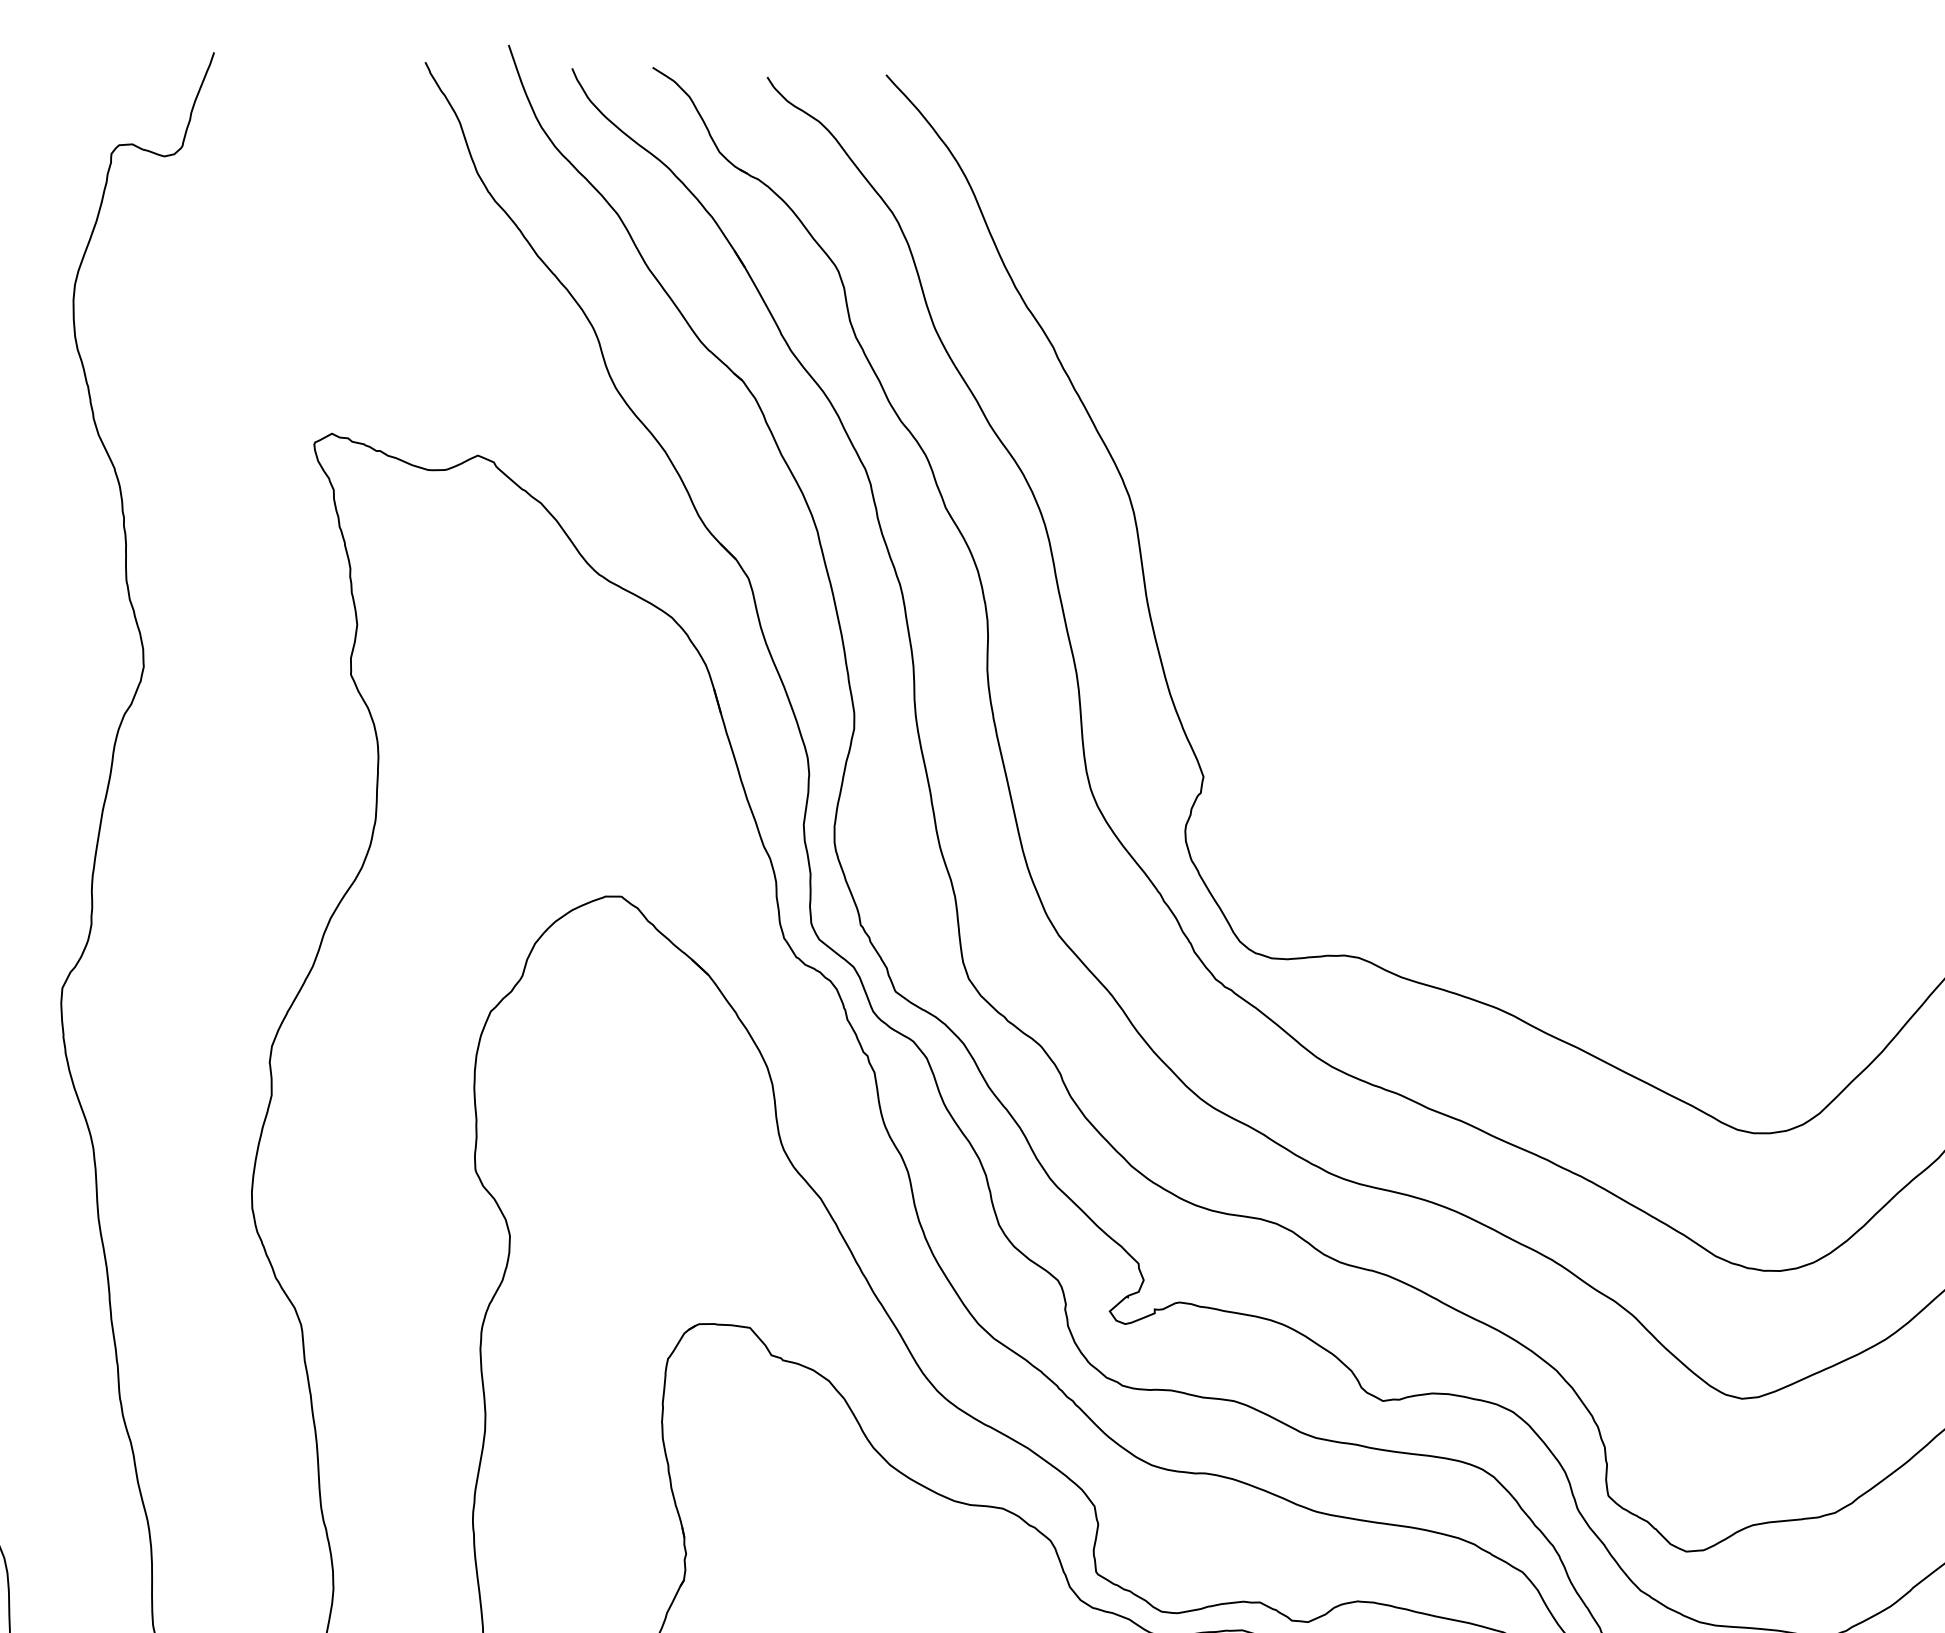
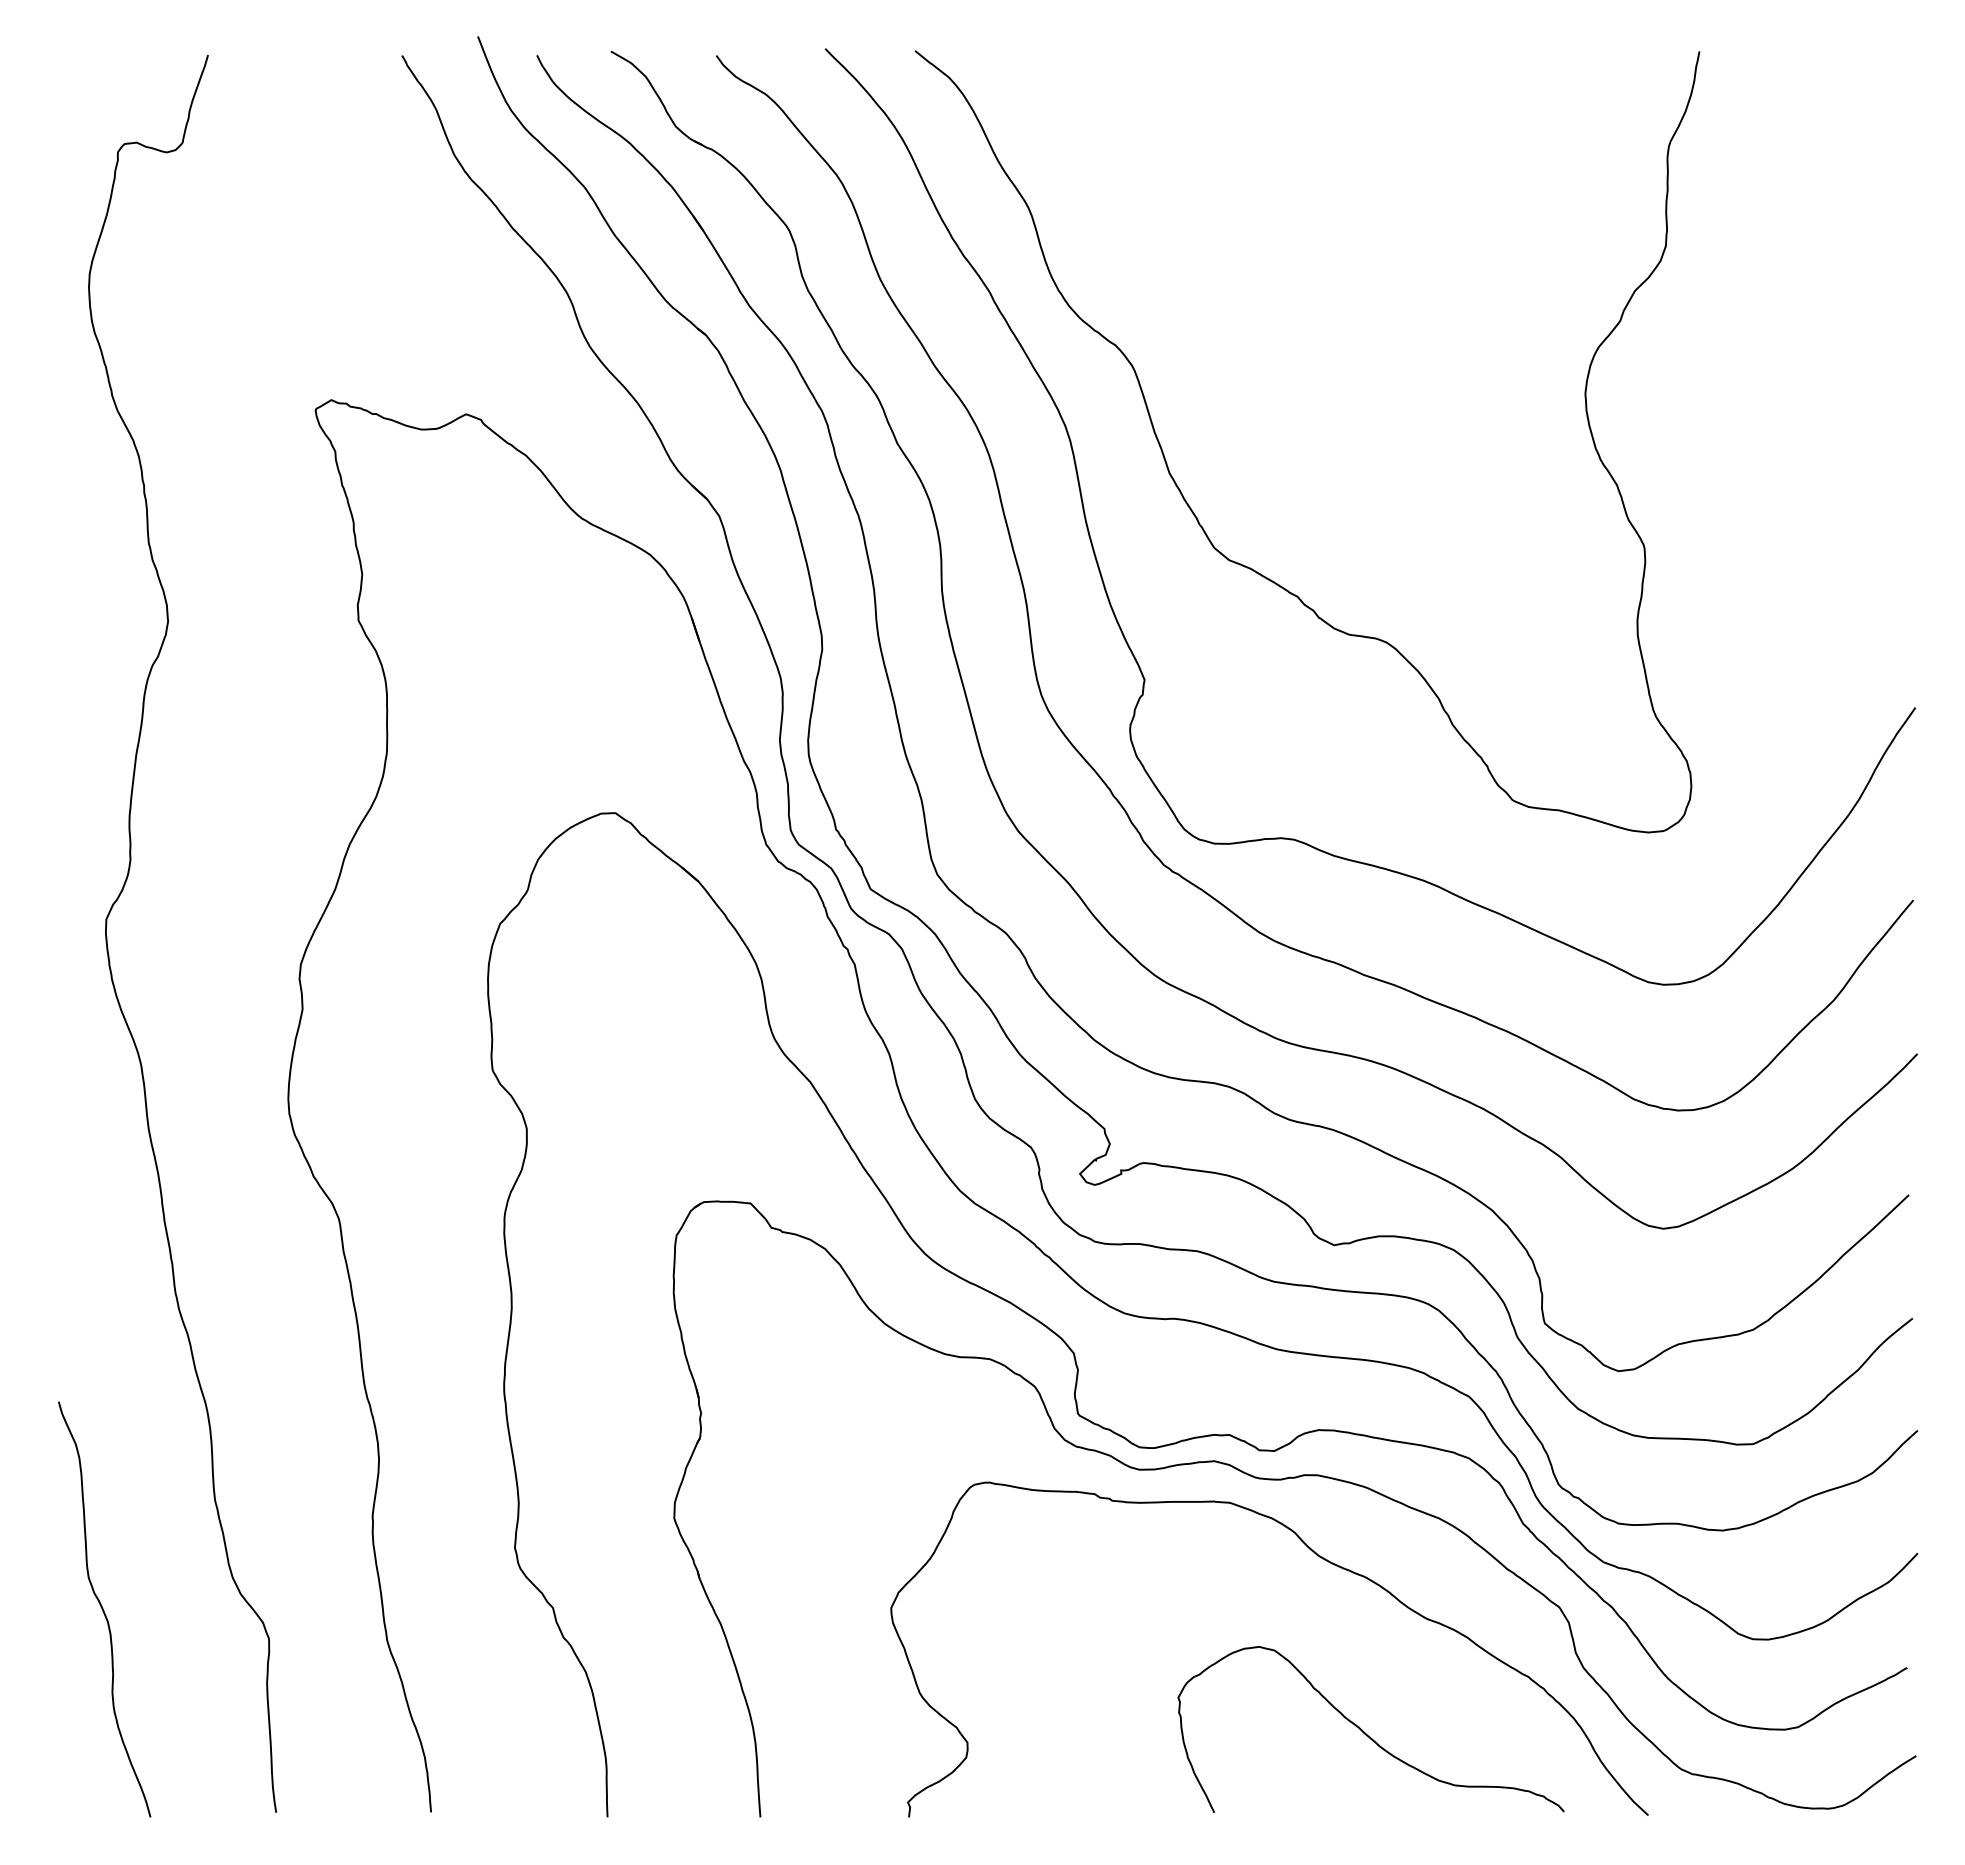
curve: (1263, 593) -> (1192, 509), added

